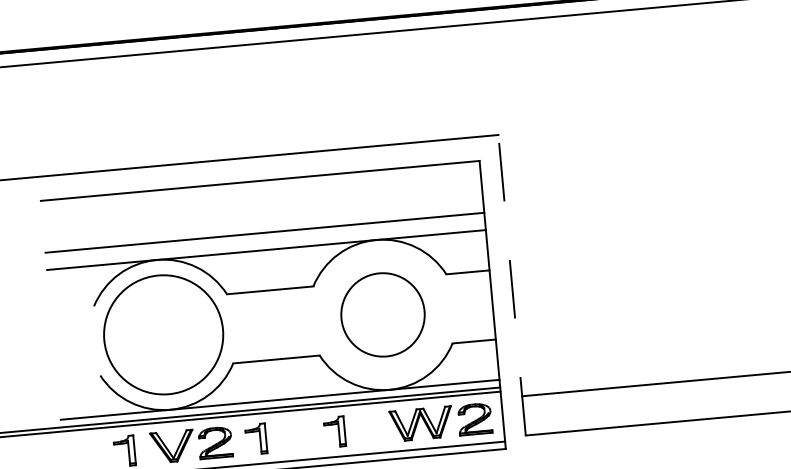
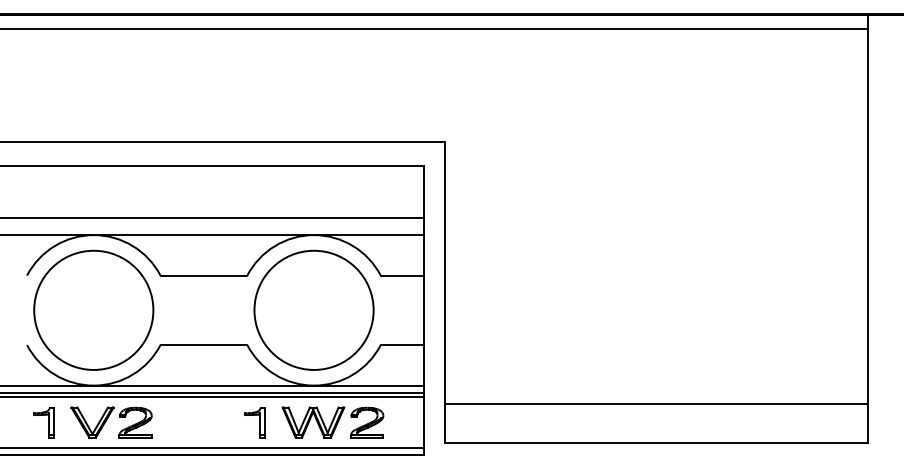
line: (512, 285) -> (445, 292), dashed -> solid
circle: (382, 314) -> (313, 309), size x1.43
part: (440, 422) -> (332, 422), moved
part: (255, 439) -> (175, 422), removed

